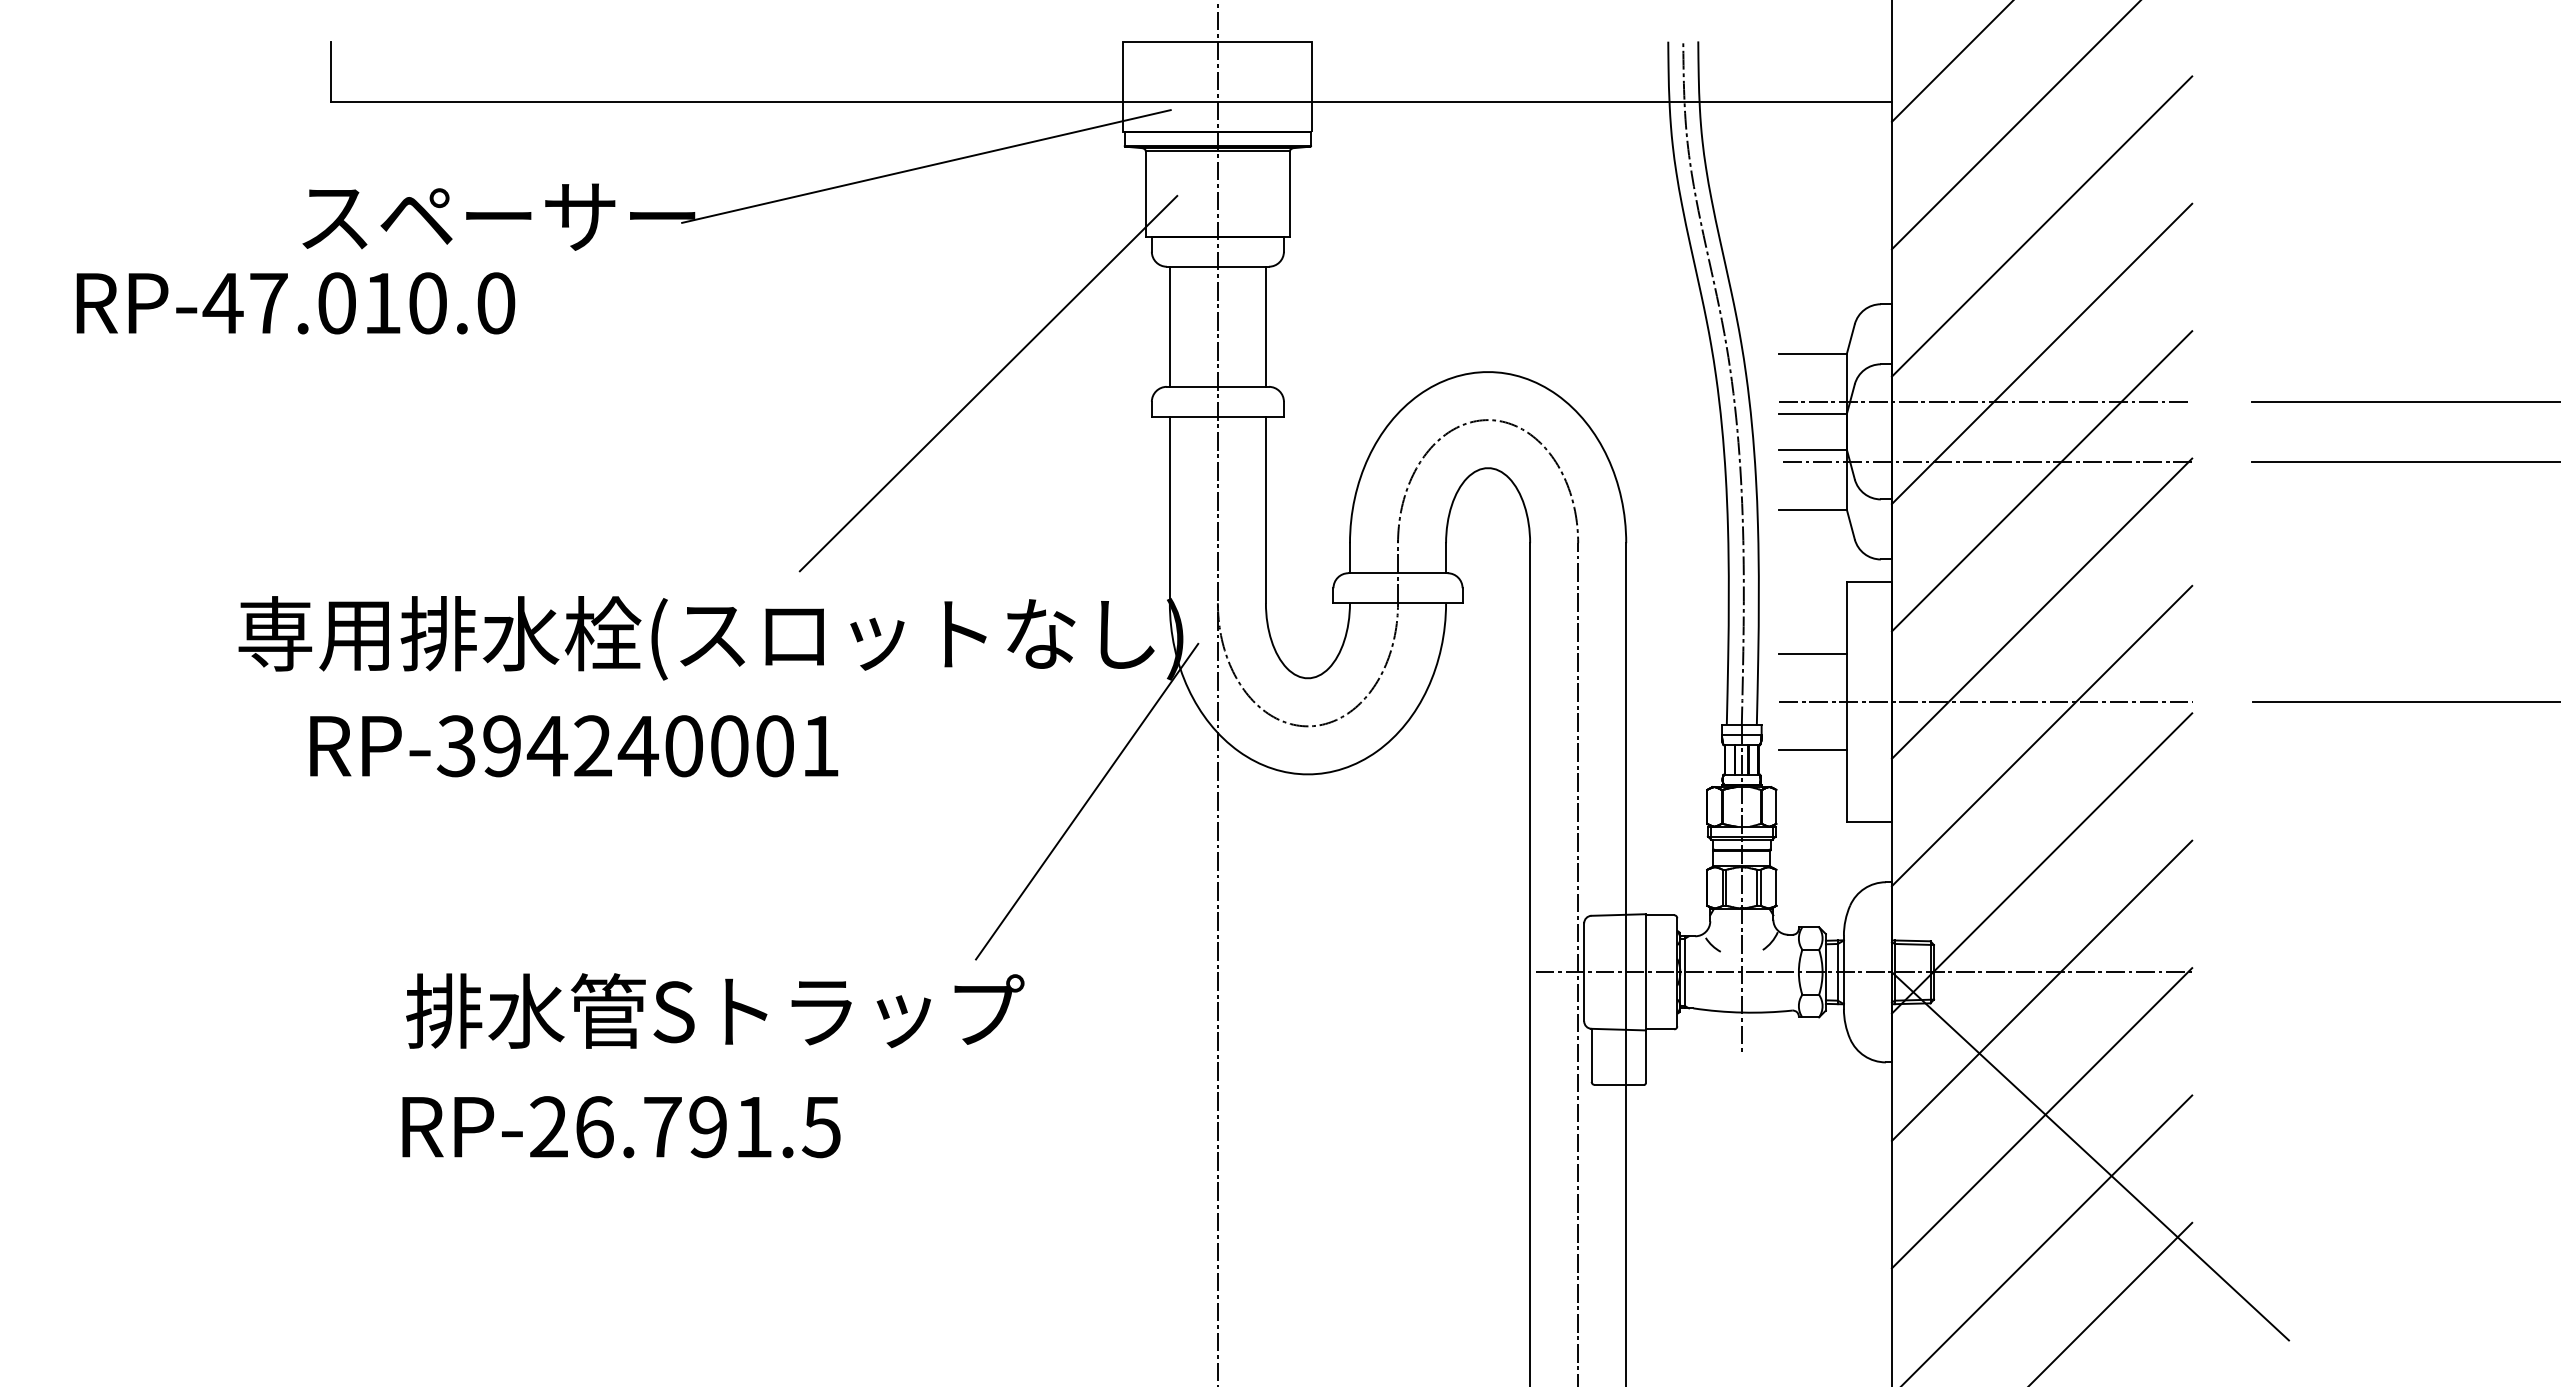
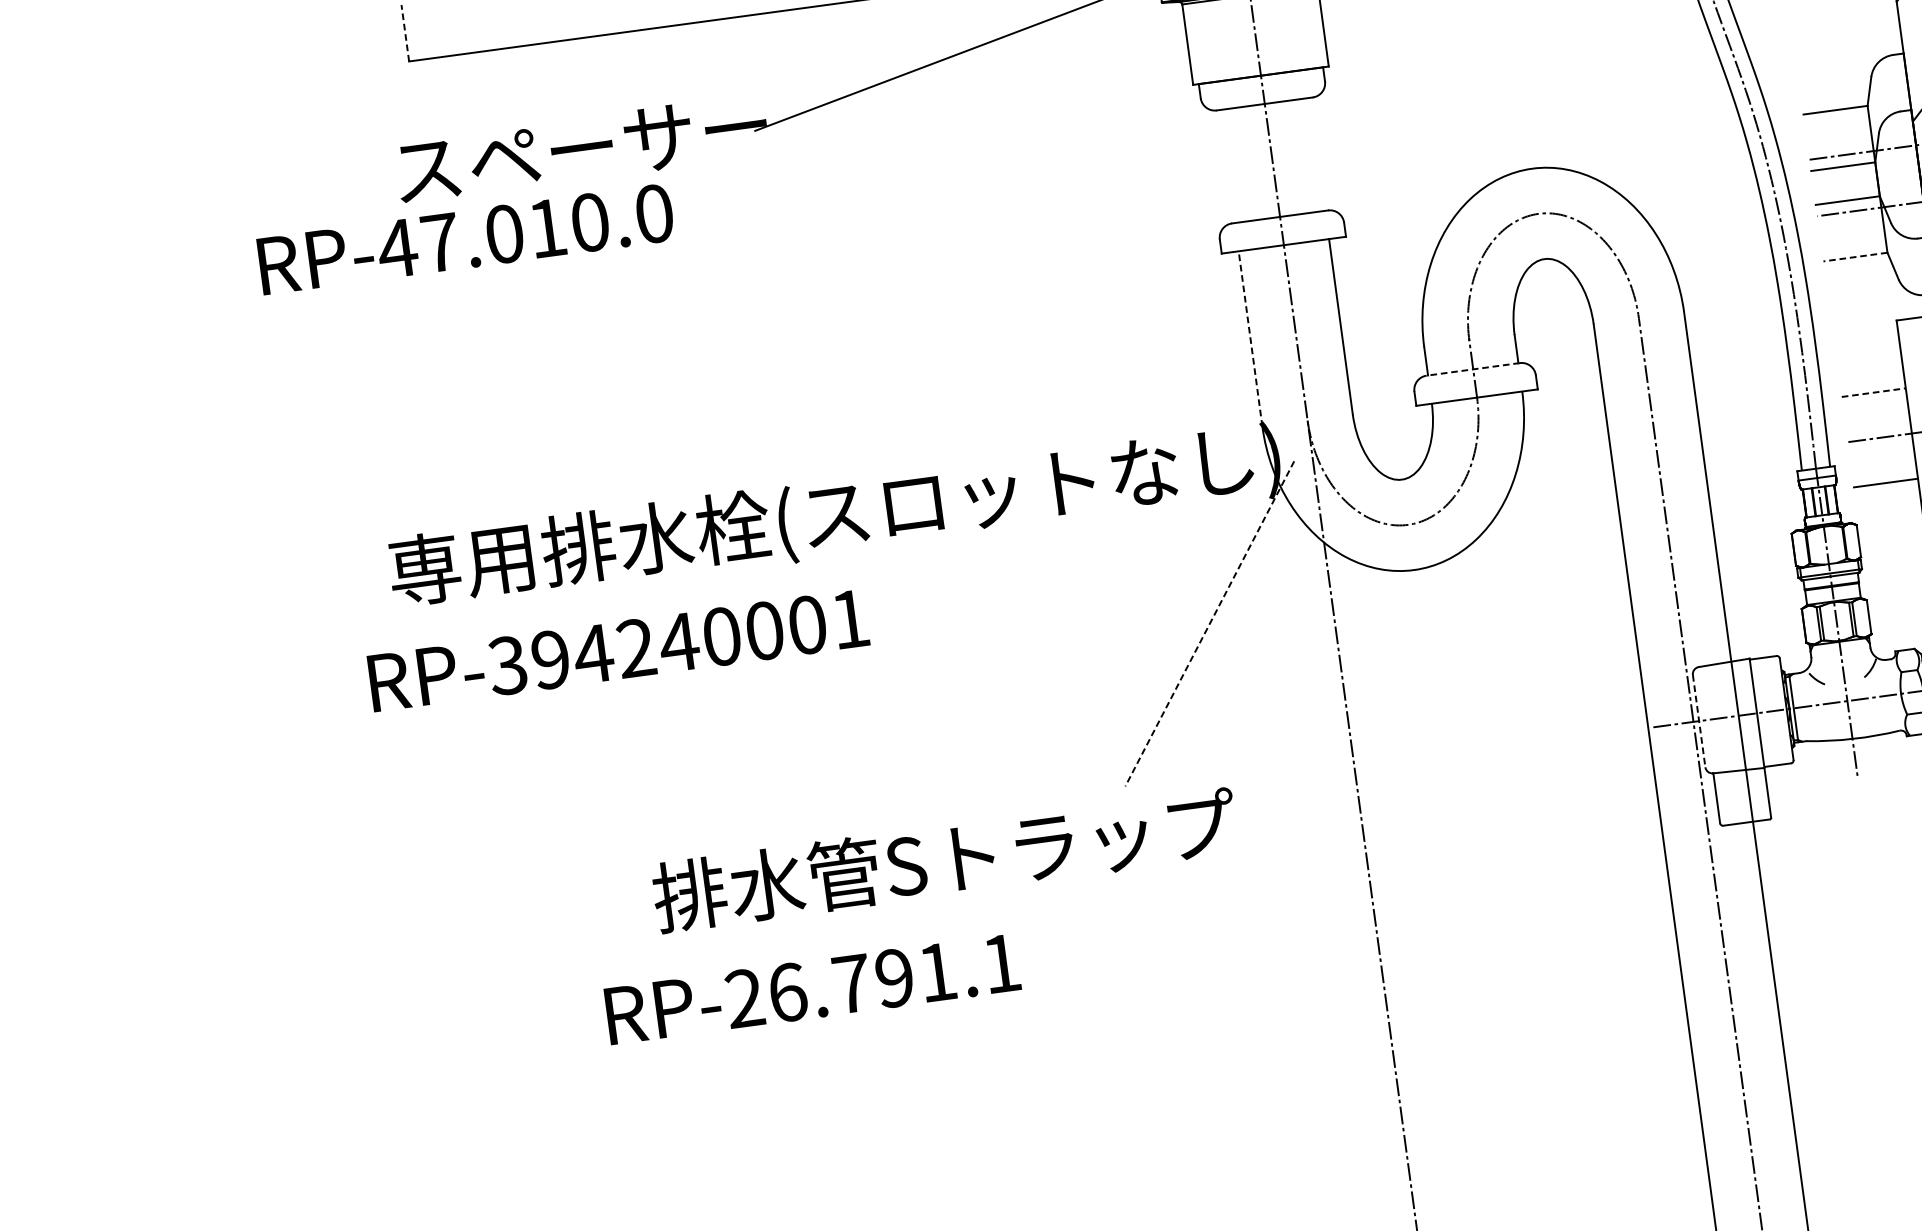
line: (330, 71) -> (405, 33), solid -> dashed
text: (295, 303) -> (465, 239), moved
line: (1169, 326) -> (1226, 166), removed
line: (1265, 326) -> (1317, 154), removed
line: (988, 383) -> (1063, 242), removed
line: (1169, 509) -> (1250, 338), solid -> dashed
line: (1812, 509) -> (1855, 256), solid -> dashed
line: (1398, 573) -> (1473, 369), solid -> dashed
line: (1813, 654) -> (1874, 392), solid -> dashed
text: (574, 746) -> (618, 650), moved
line: (1087, 801) -> (1210, 623), solid -> dashed
line: (1584, 972) -> (1699, 721), solid -> dashed
text: (715, 1010) -> (945, 859), moved
text: (820, 1127) -> (1000, 964), RP-26.791.5 -> RP-26.791.1

